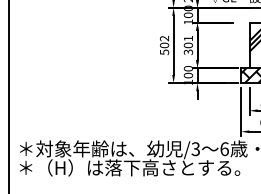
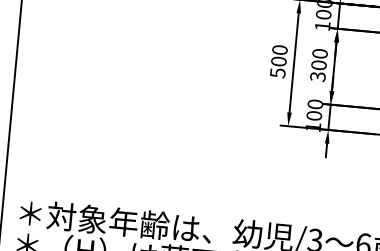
text: (164, 38) -> (279, 49), 502 -> 500
text: (188, 38) -> (320, 53), 301 -> 300

